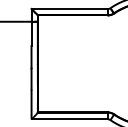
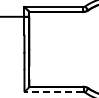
line: (69, 119) -> (53, 92), solid -> dashed

